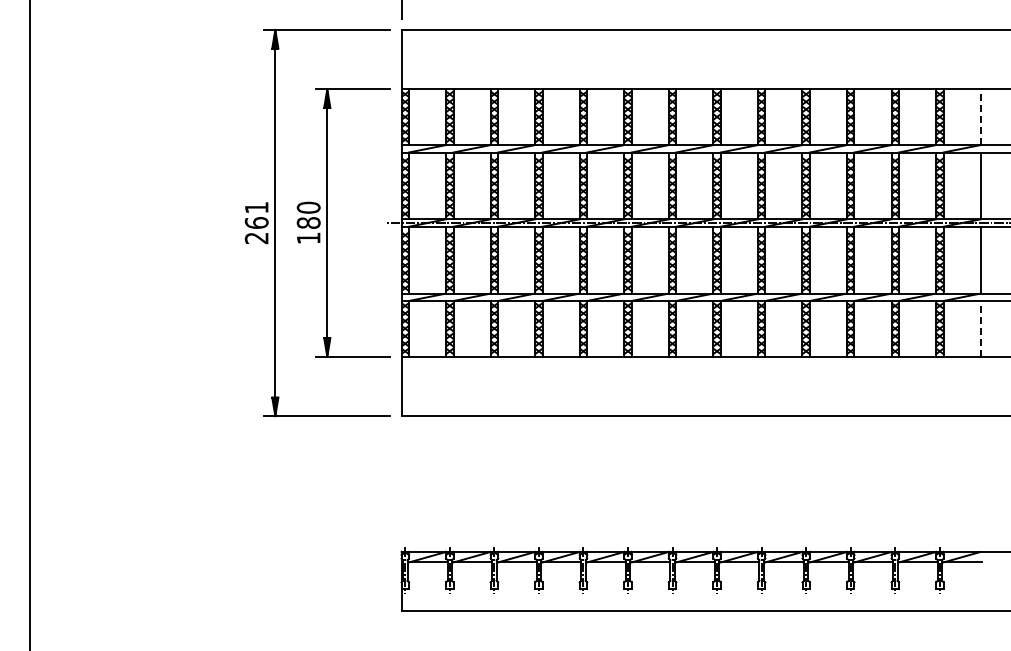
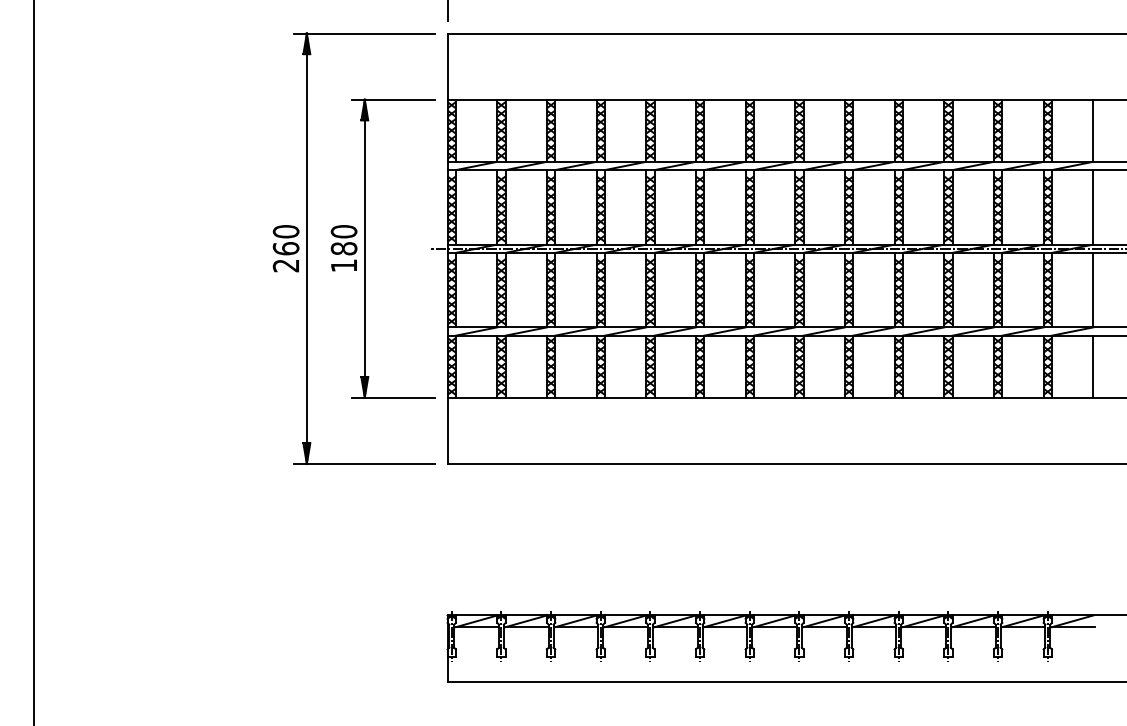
line: (980, 117) -> (1093, 131), dashed -> solid
text: (256, 207) -> (285, 231), 261 -> 260
line: (980, 328) -> (1093, 366), dashed -> solid

